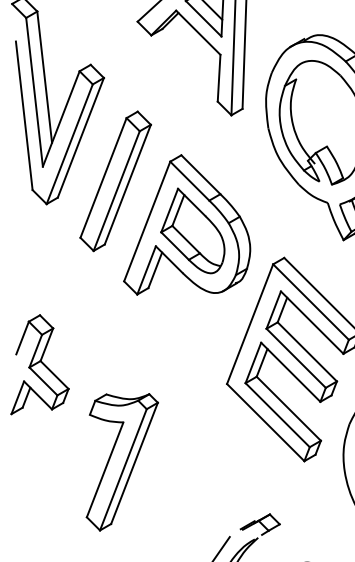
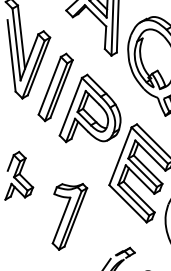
part: (121, 461) -> (69, 216), moved

